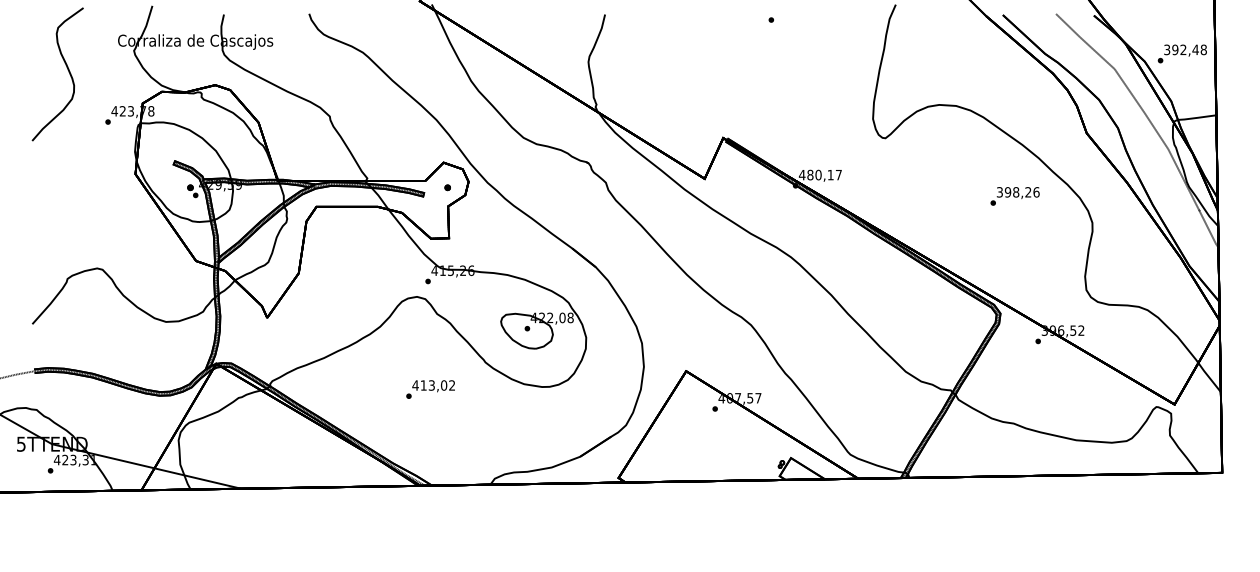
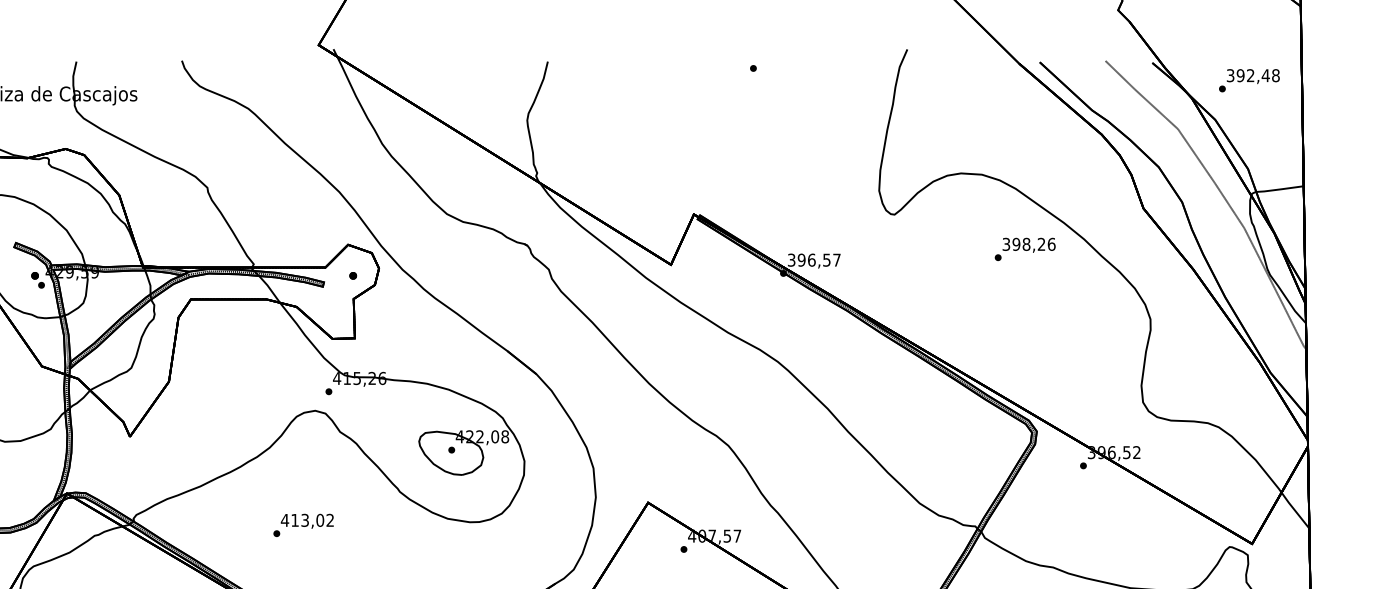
text: (1181, 53) -> (1248, 80), moved
text: (815, 174) -> (808, 259), 480,17 -> 396,57
text: (1014, 196) -> (1024, 249), moved
text: (430, 389) -> (303, 525), moved

